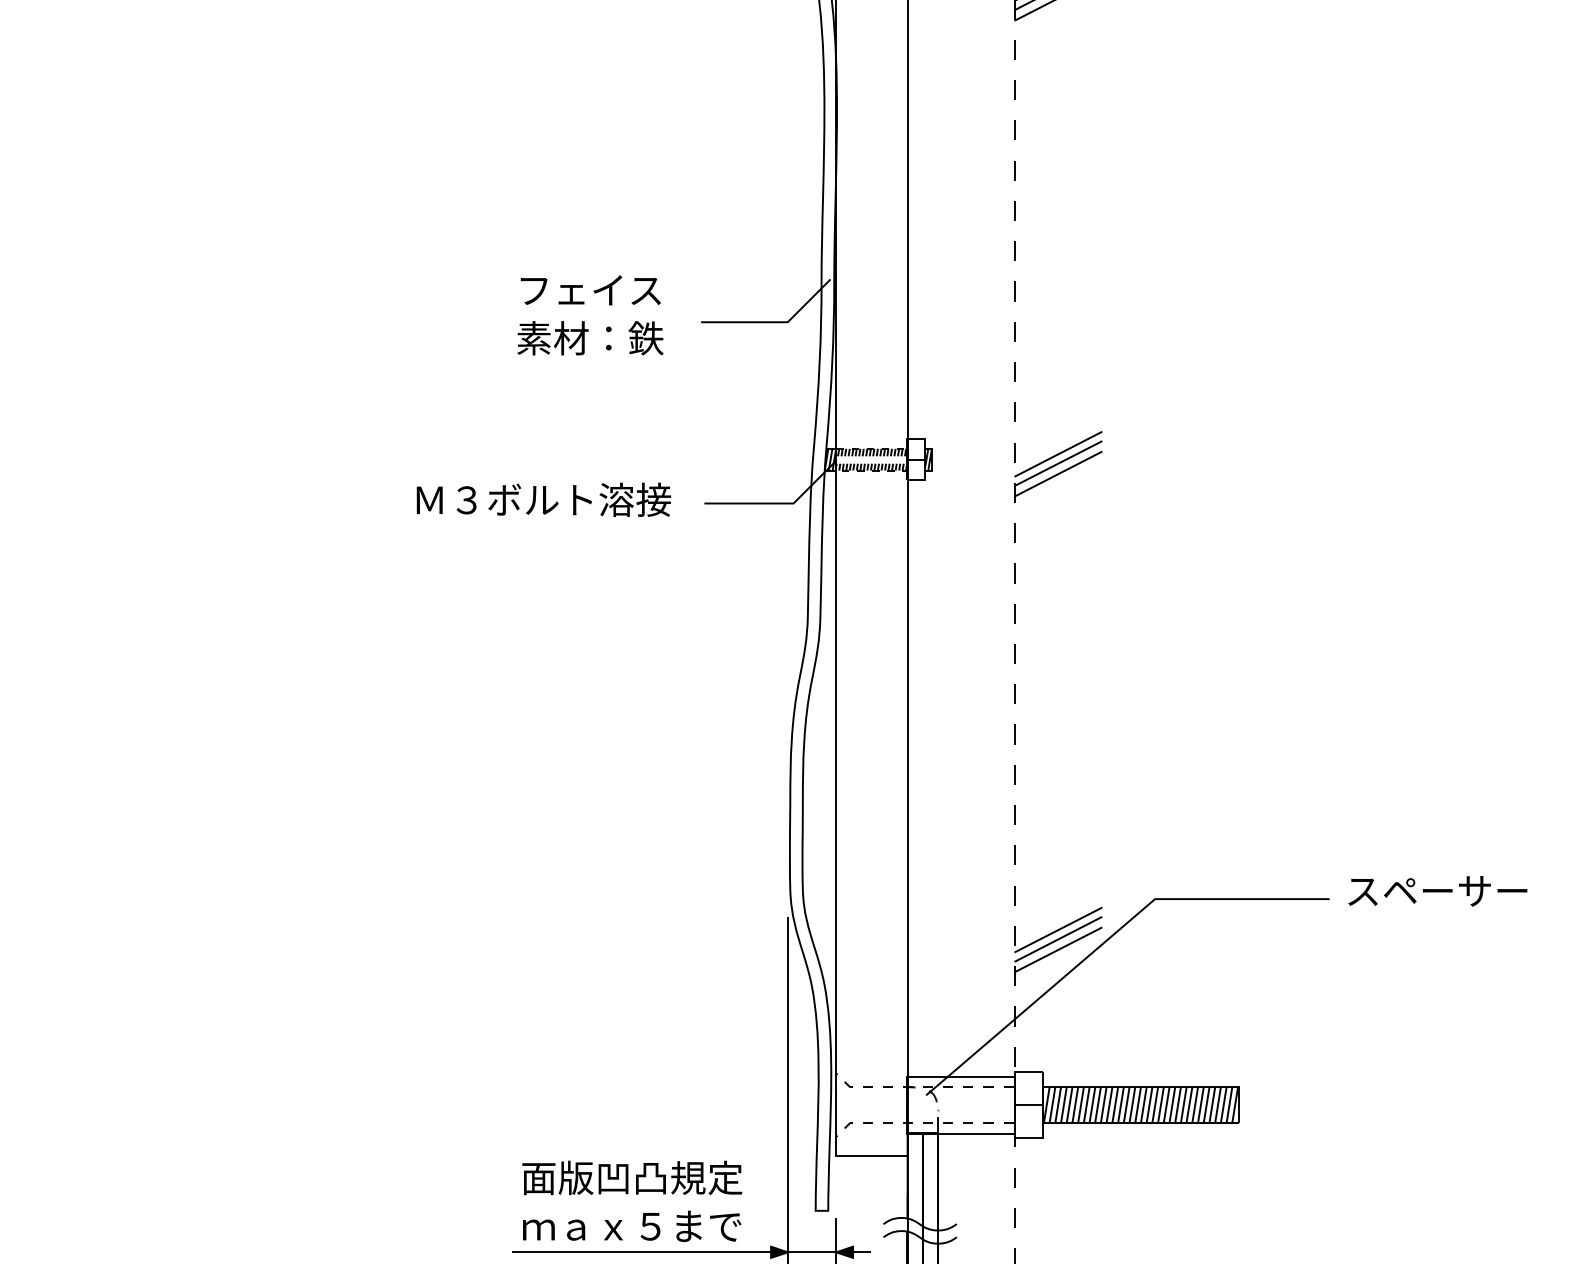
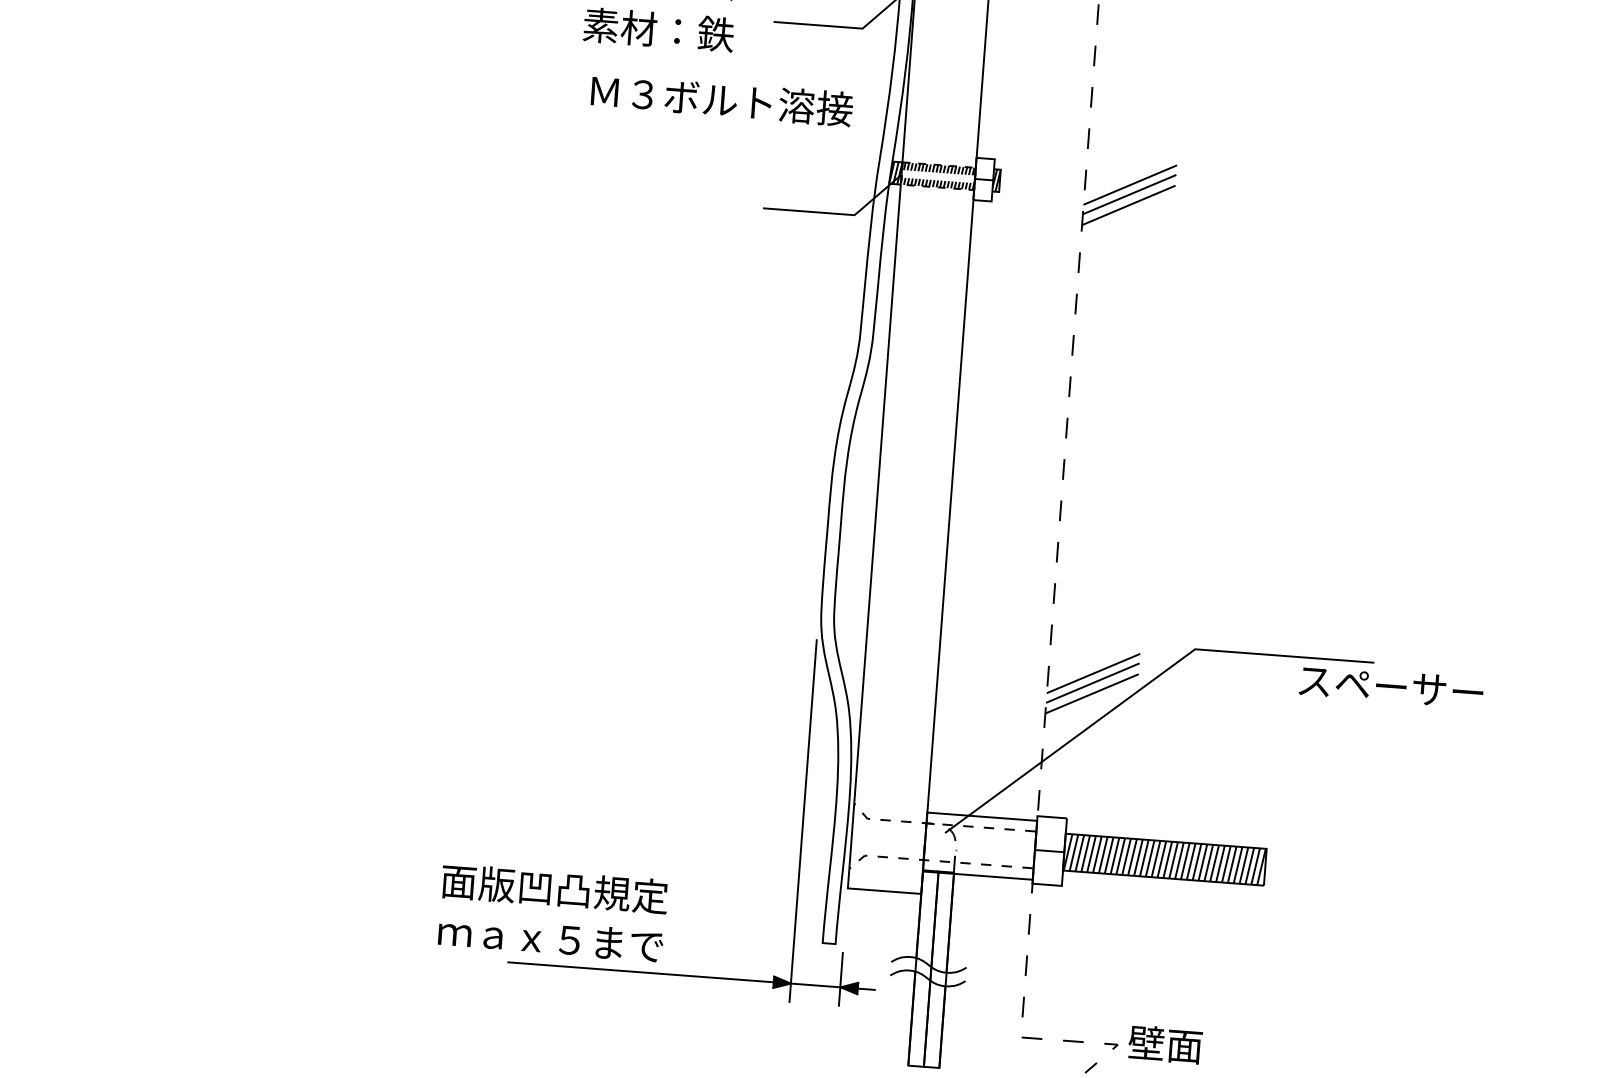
text: (543, 499) -> (721, 99), moved
text: (1437, 891) -> (1391, 687), moved
text: (632, 1200) -> (553, 912), moved

